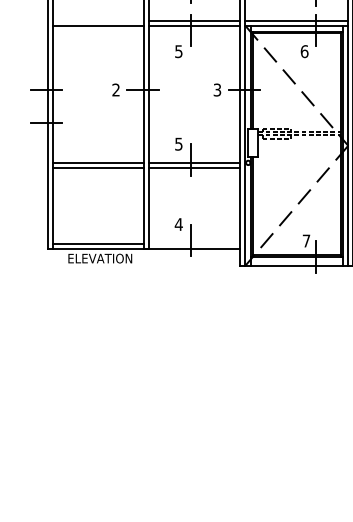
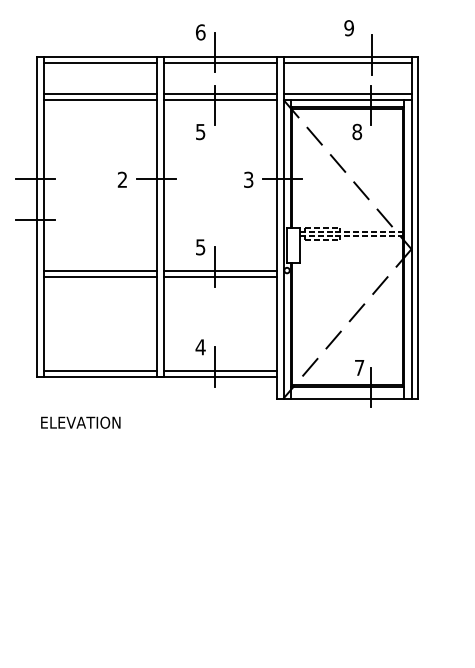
line: (98, 20) -> (100, 93), added
text: (304, 51) -> (357, 131), 6 -> 8
line: (194, 243) -> (220, 371), added
text: (100, 258) -> (80, 422), moved

